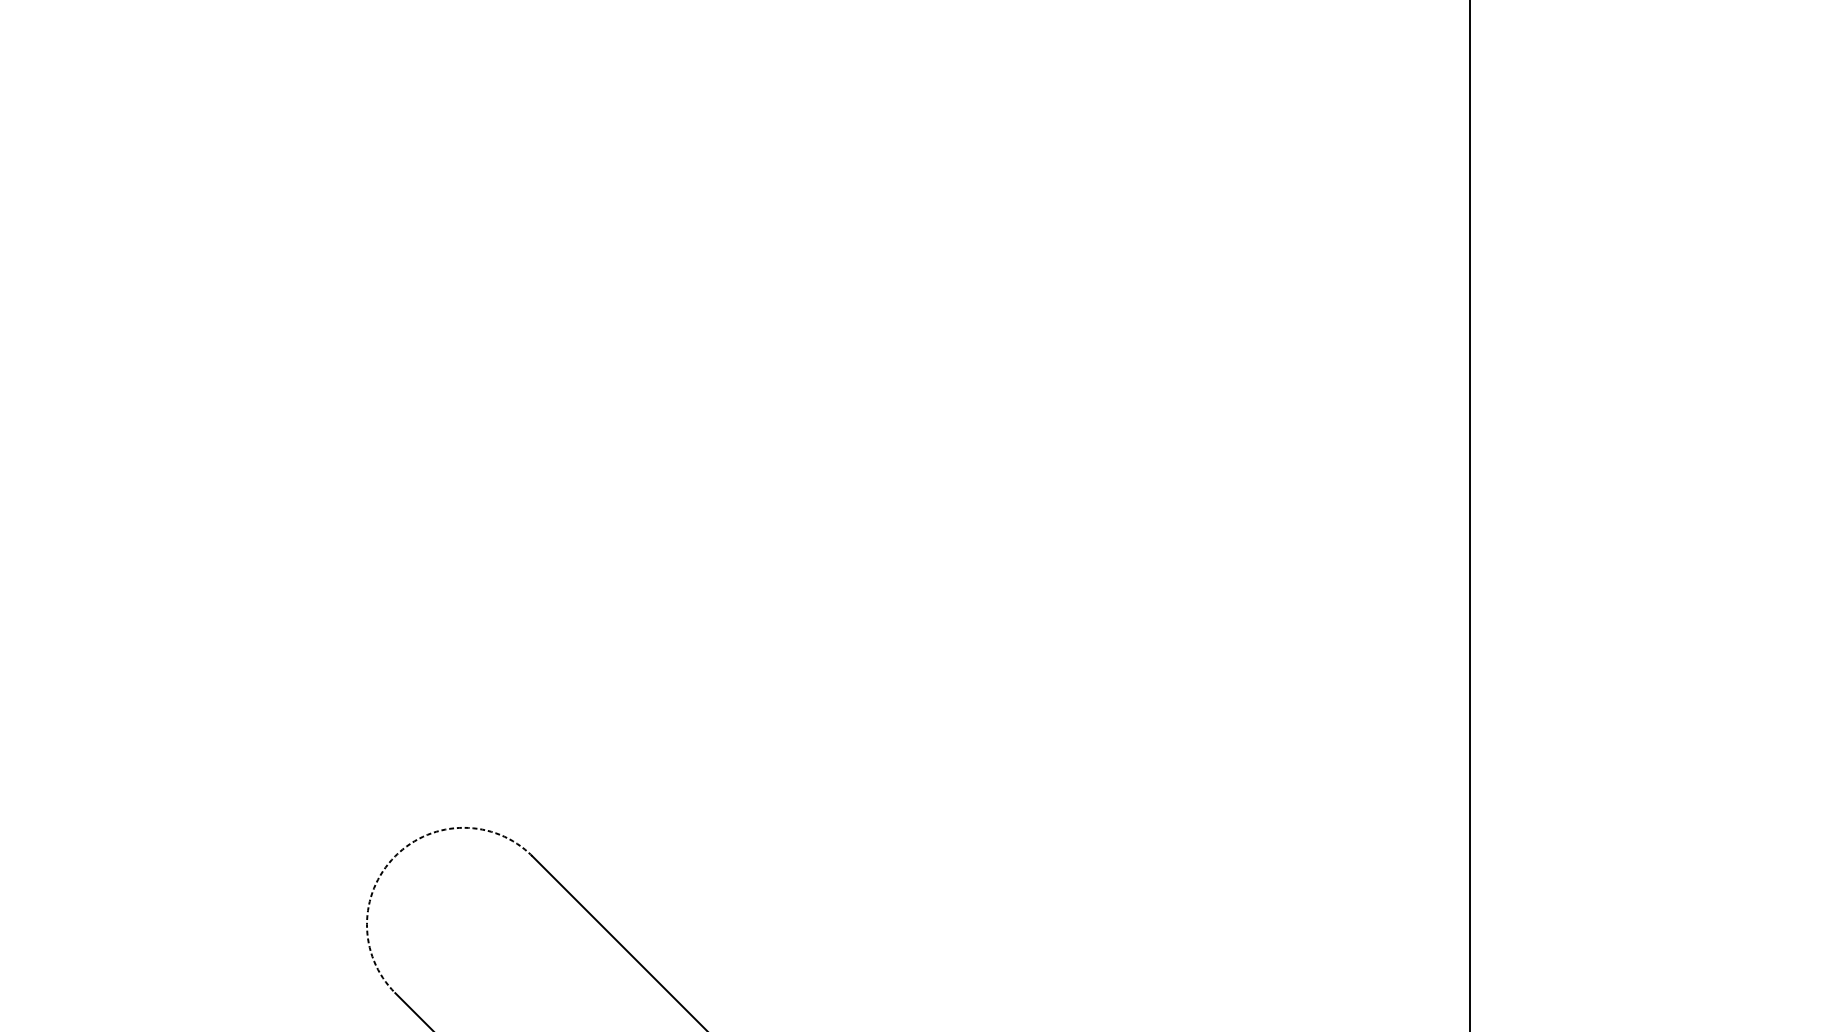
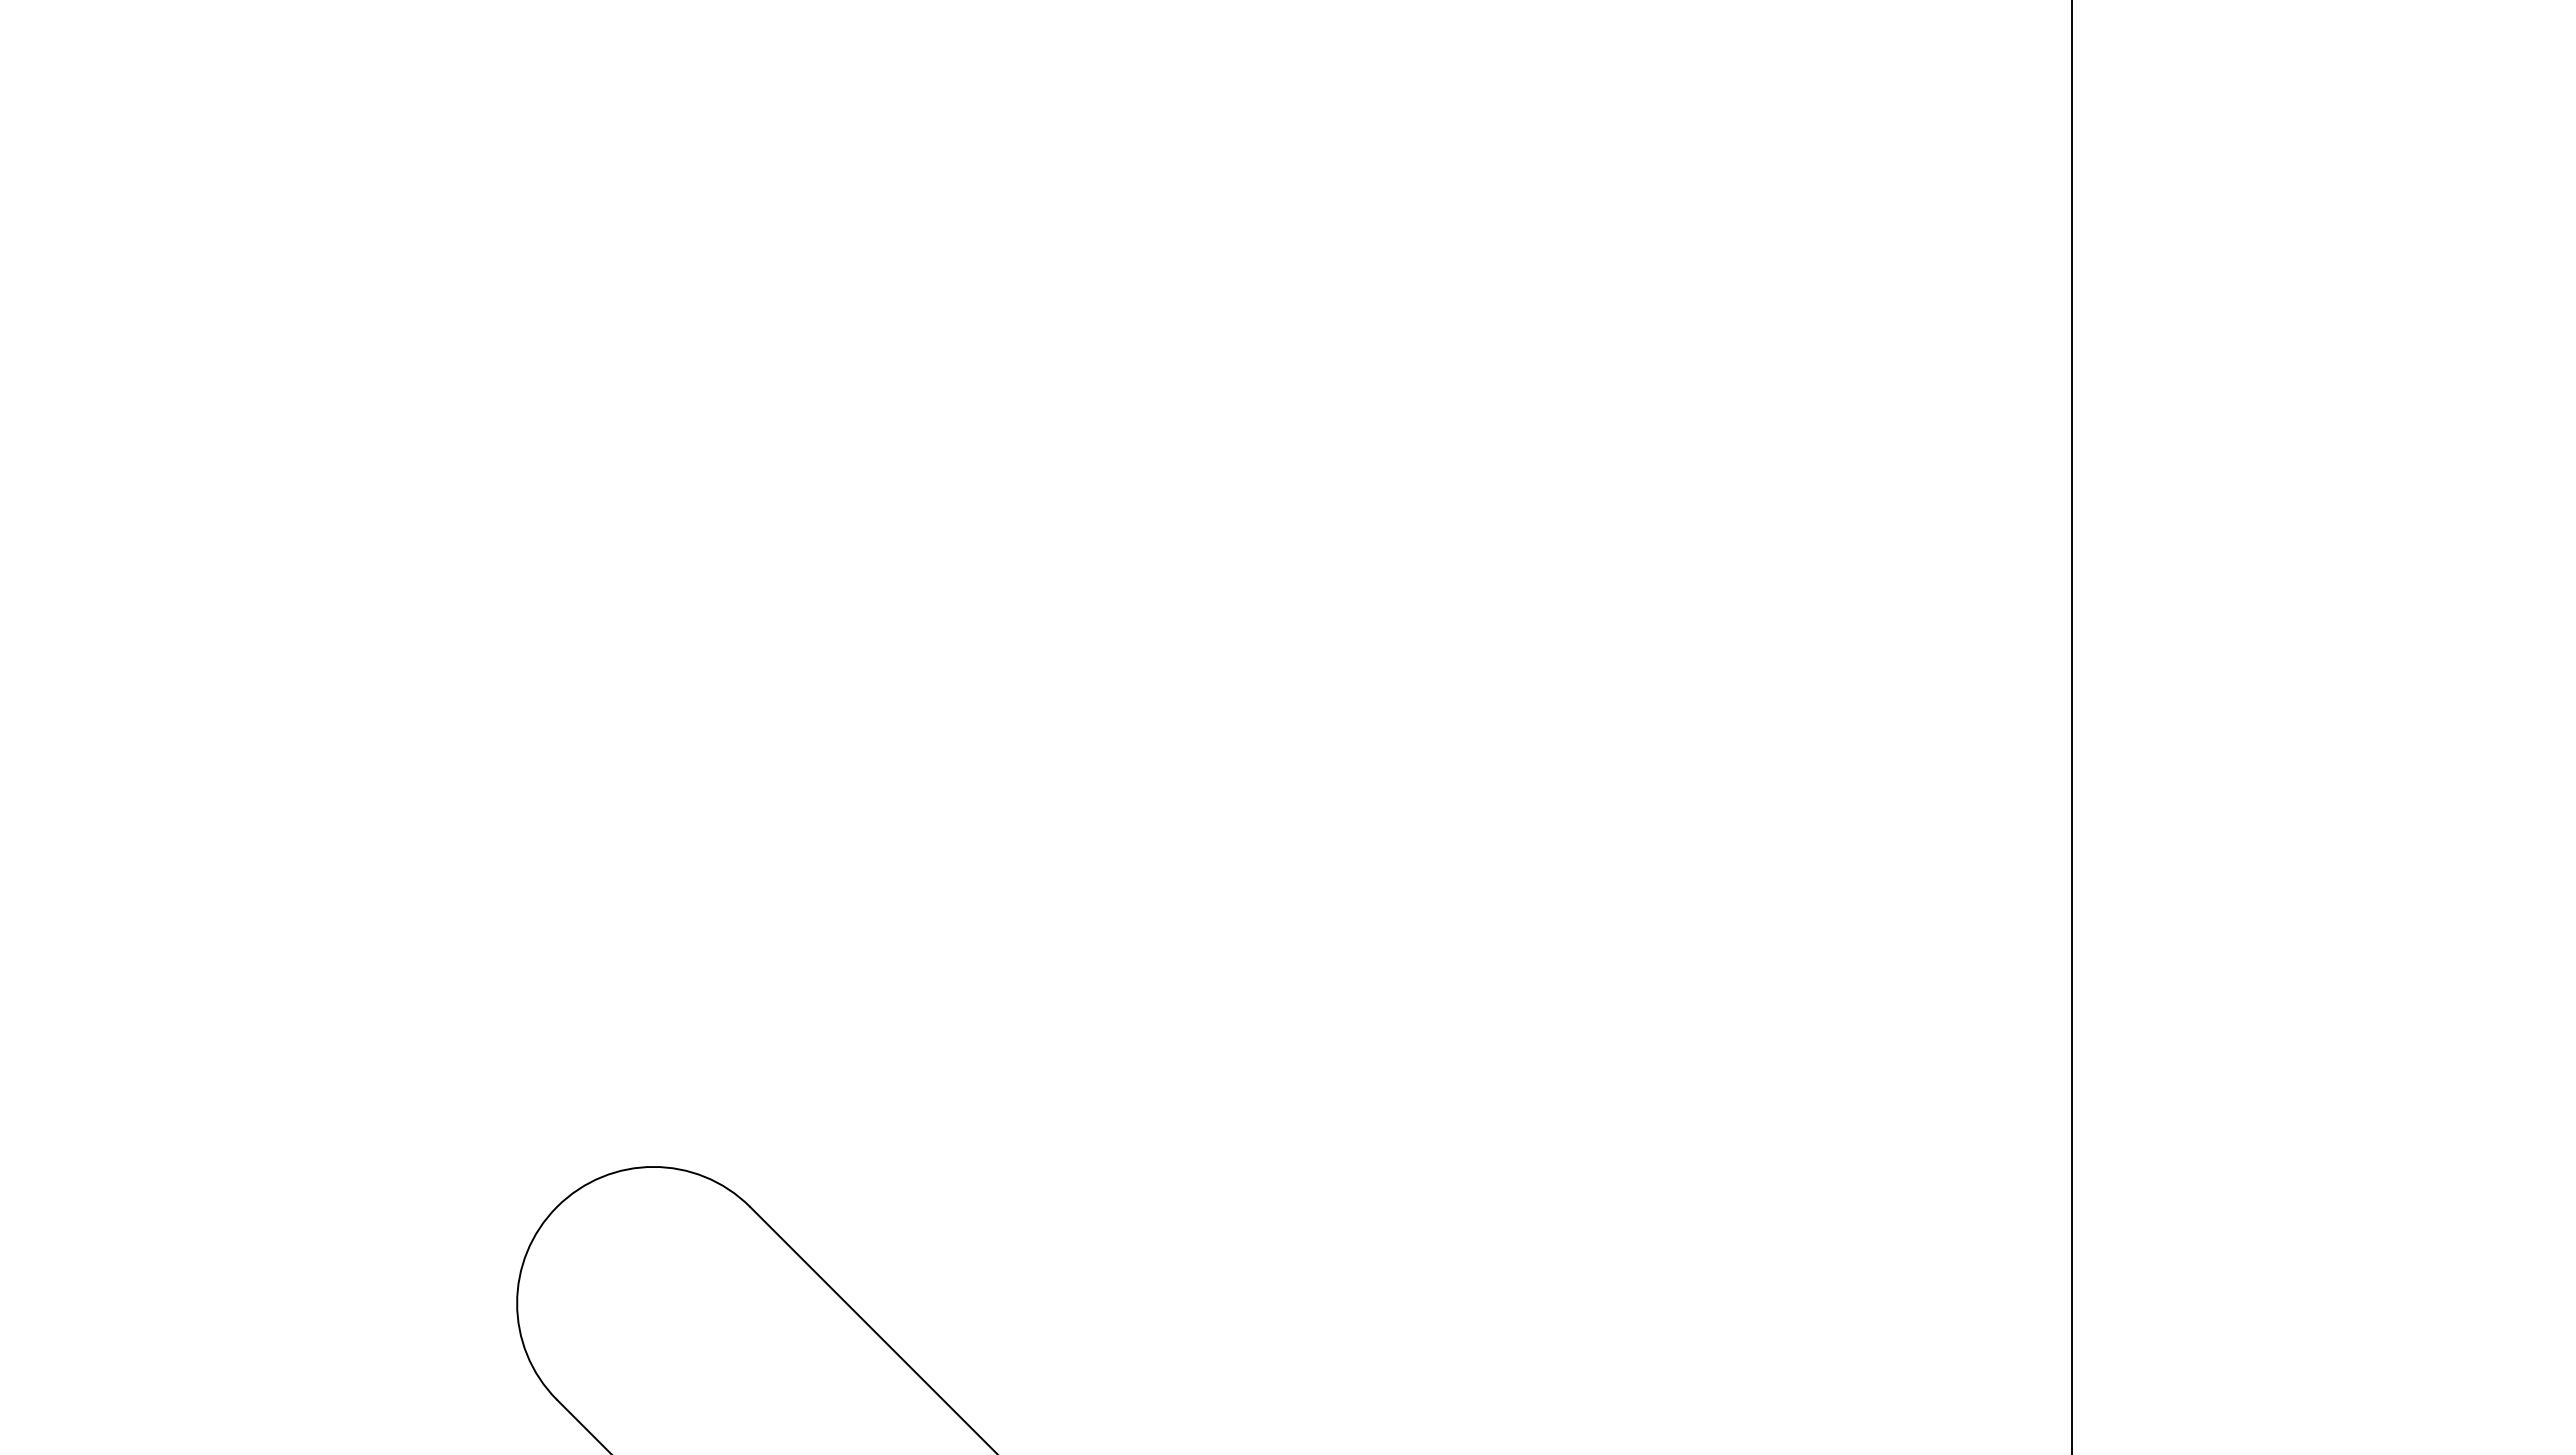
arc: (395, 855) -> (557, 1206), dashed -> solid

